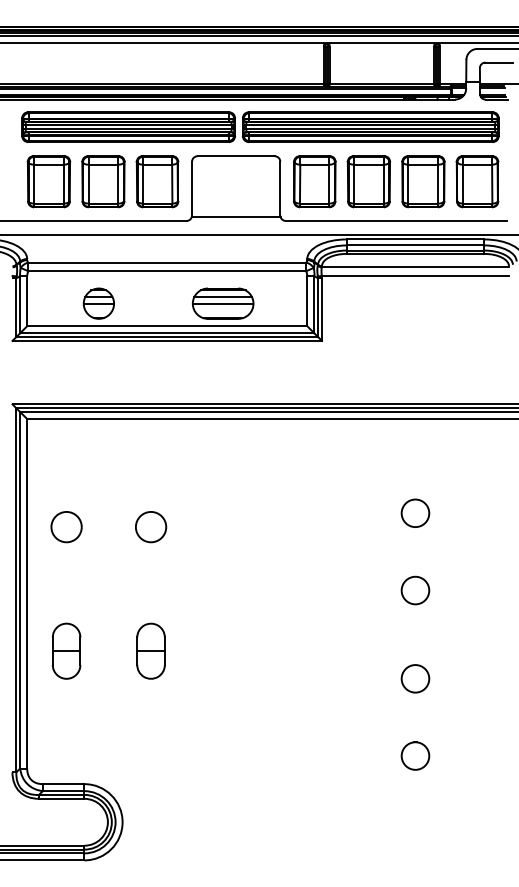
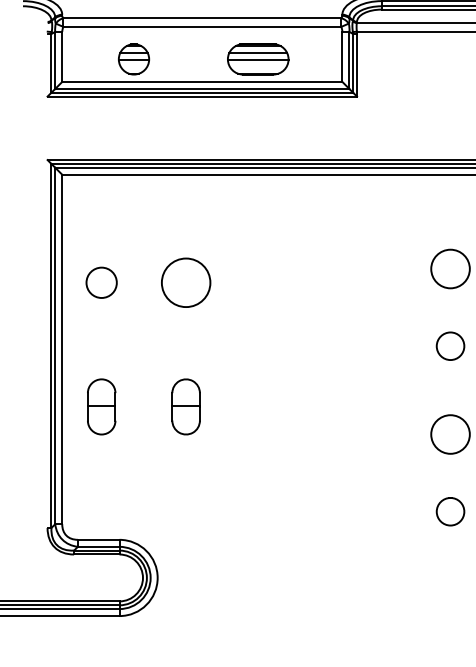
circle: (415, 513) -> (450, 269), size x1.4
circle: (150, 526) -> (185, 282), size x1.6
circle: (415, 678) -> (450, 434), size x1.4

